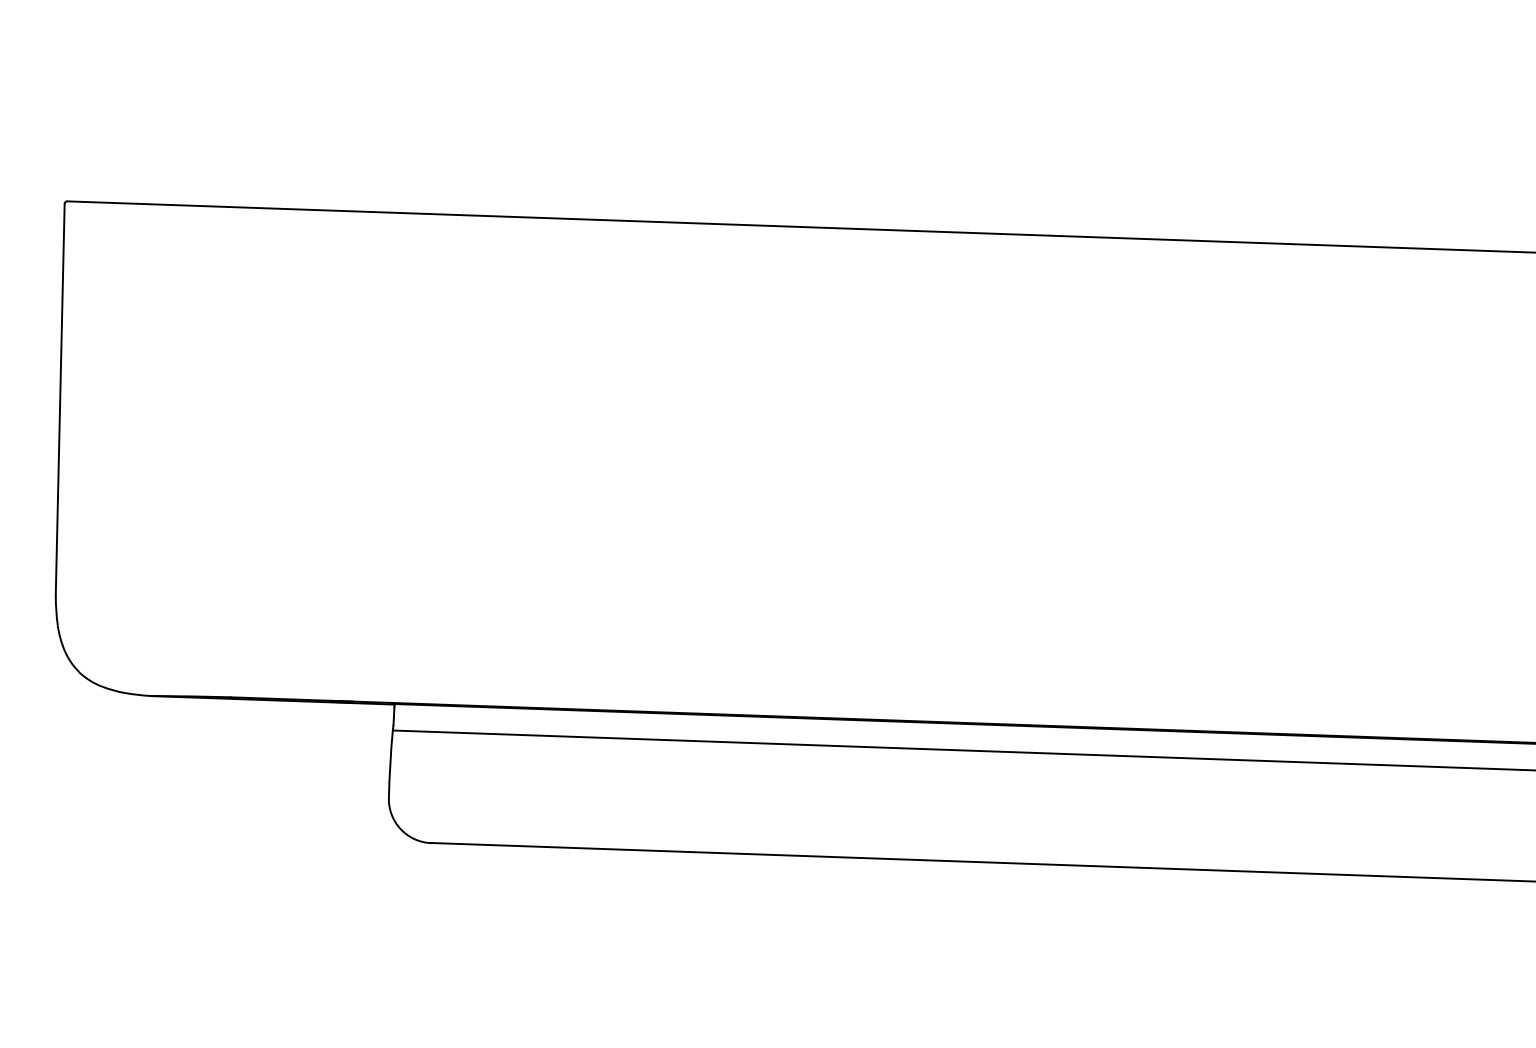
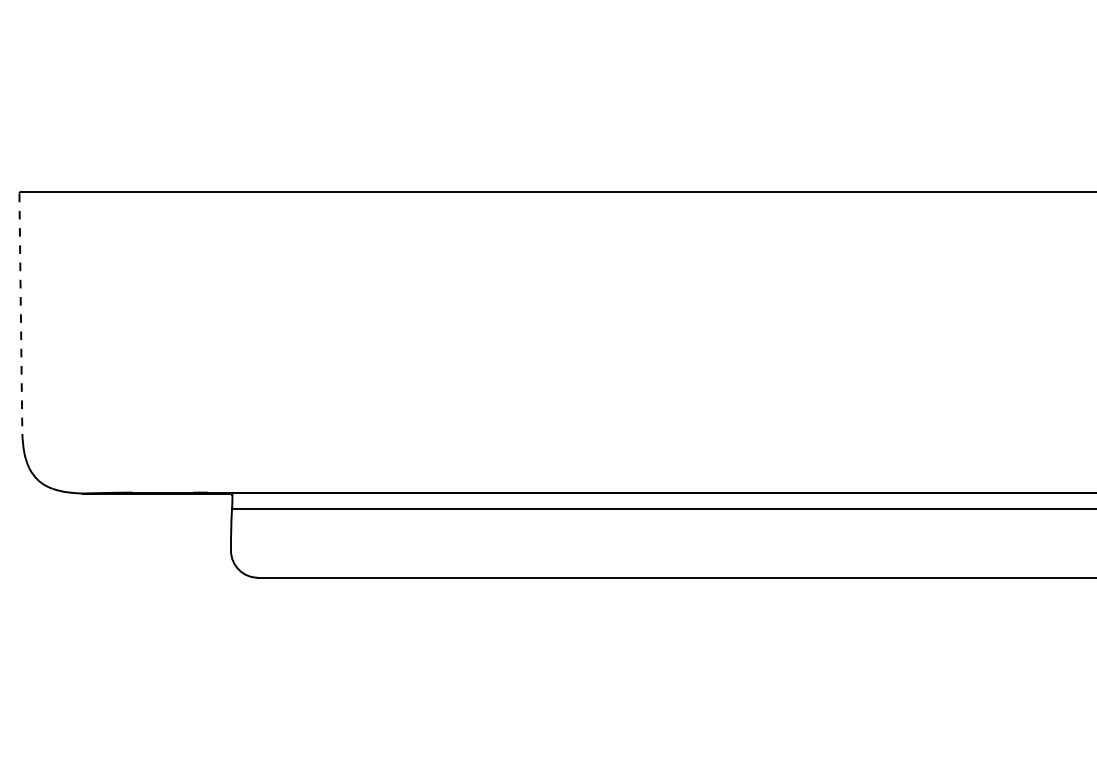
line: (59, 400) -> (20, 314), solid -> dashed

